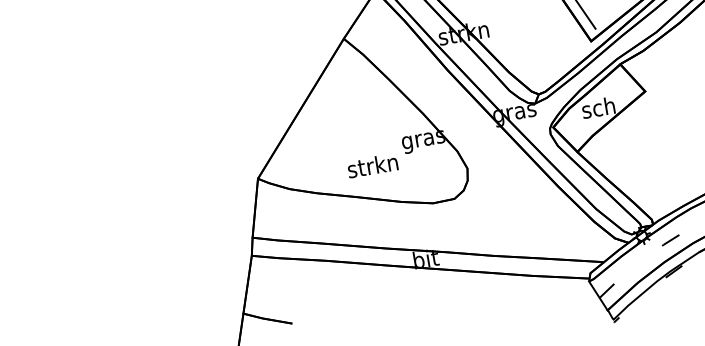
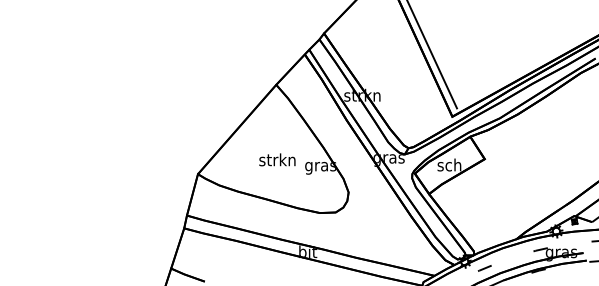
text: (372, 165) -> (277, 159), moved

